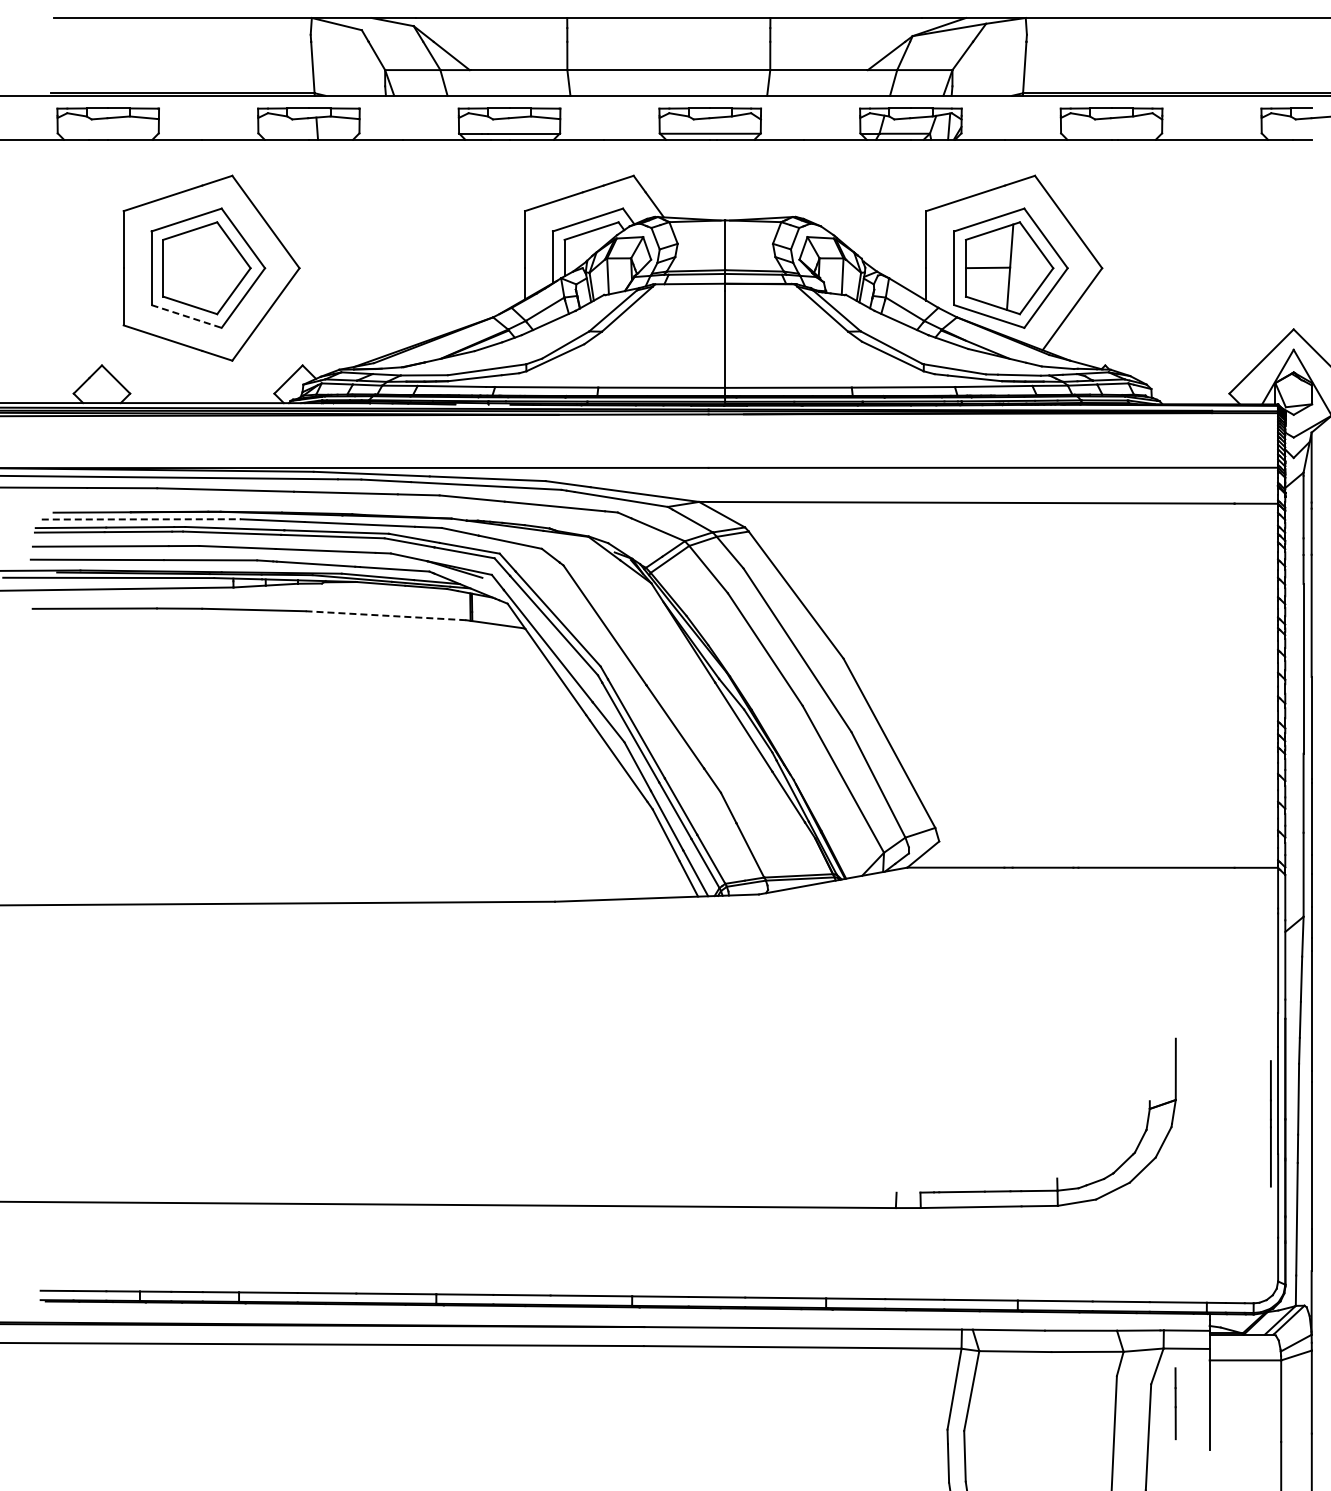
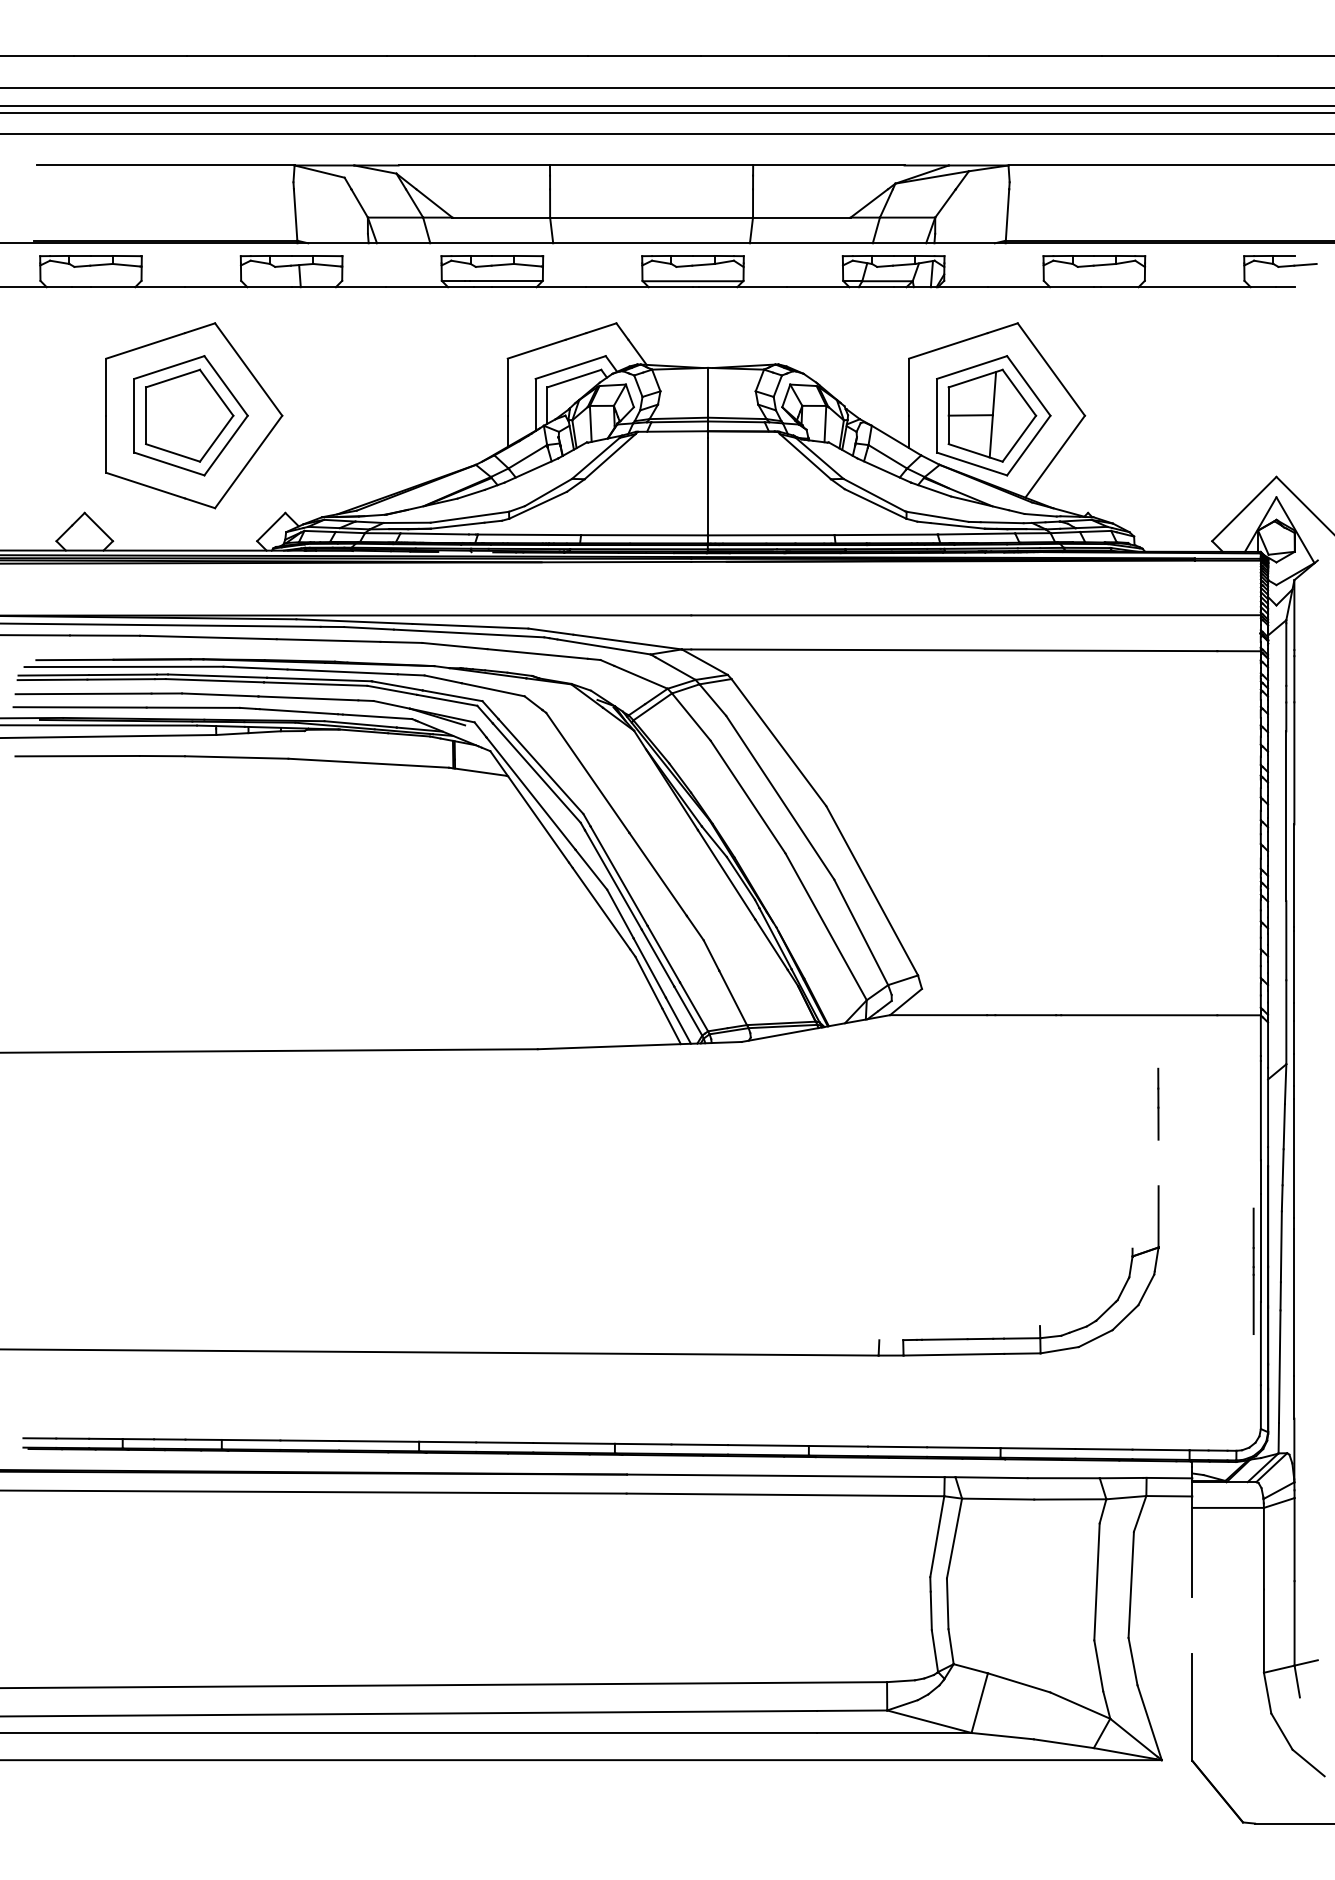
line: (186, 317) -> (169, 464), dashed -> solid
line: (141, 519) -> (124, 666), dashed -> solid
line: (385, 616) -> (368, 763), dashed -> solid
line: (1175, 1403) -> (1158, 1103), moved

